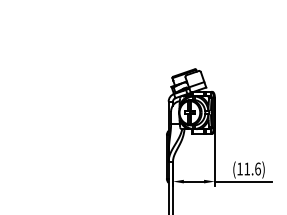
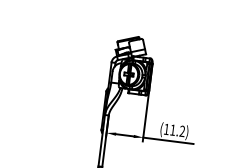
text: (257, 168) -> (182, 130), (11.6) -> (11.2)

